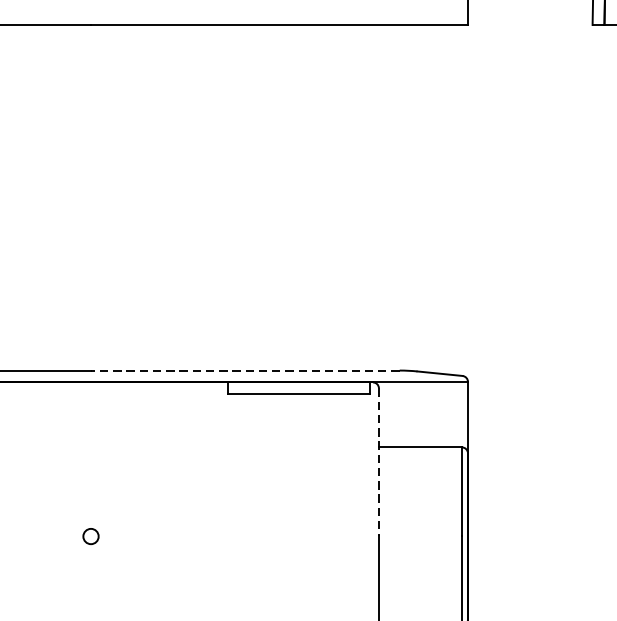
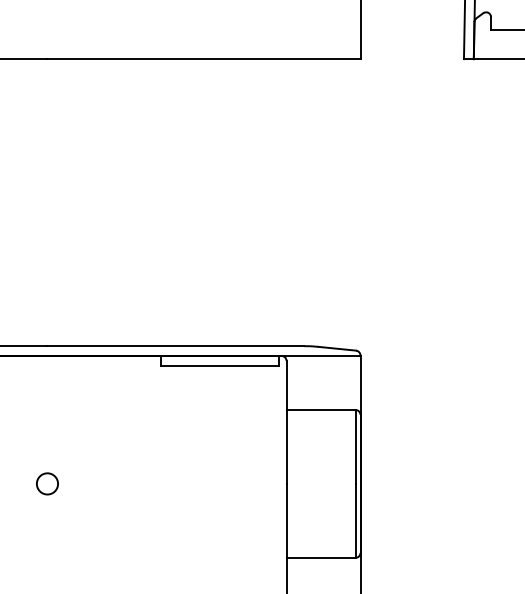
line: (245, 370) -> (175, 346), dashed -> solid
line: (378, 462) -> (286, 422), dashed -> solid
circle: (91, 535) -> (47, 483), size x1.67

